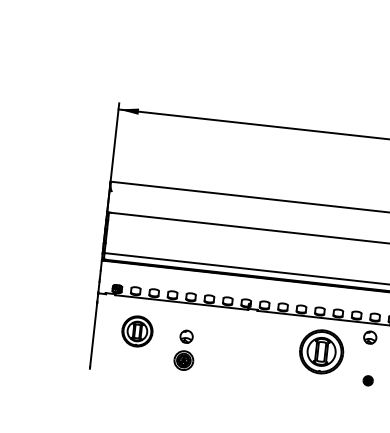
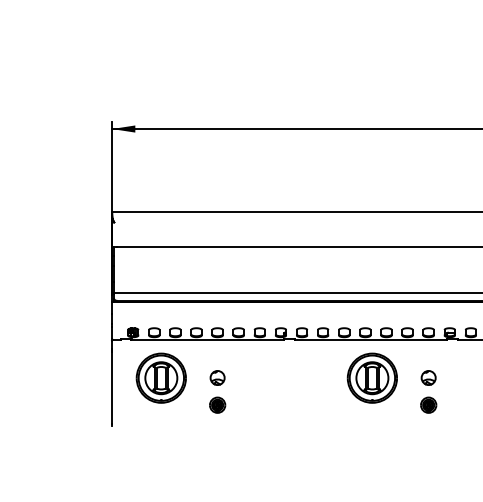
part: (136, 330) -> (160, 377), size x1.43
part: (370, 337) -> (428, 377), moved
part: (183, 359) -> (217, 404), size x0.71
part: (368, 380) -> (428, 404), size x1.43

